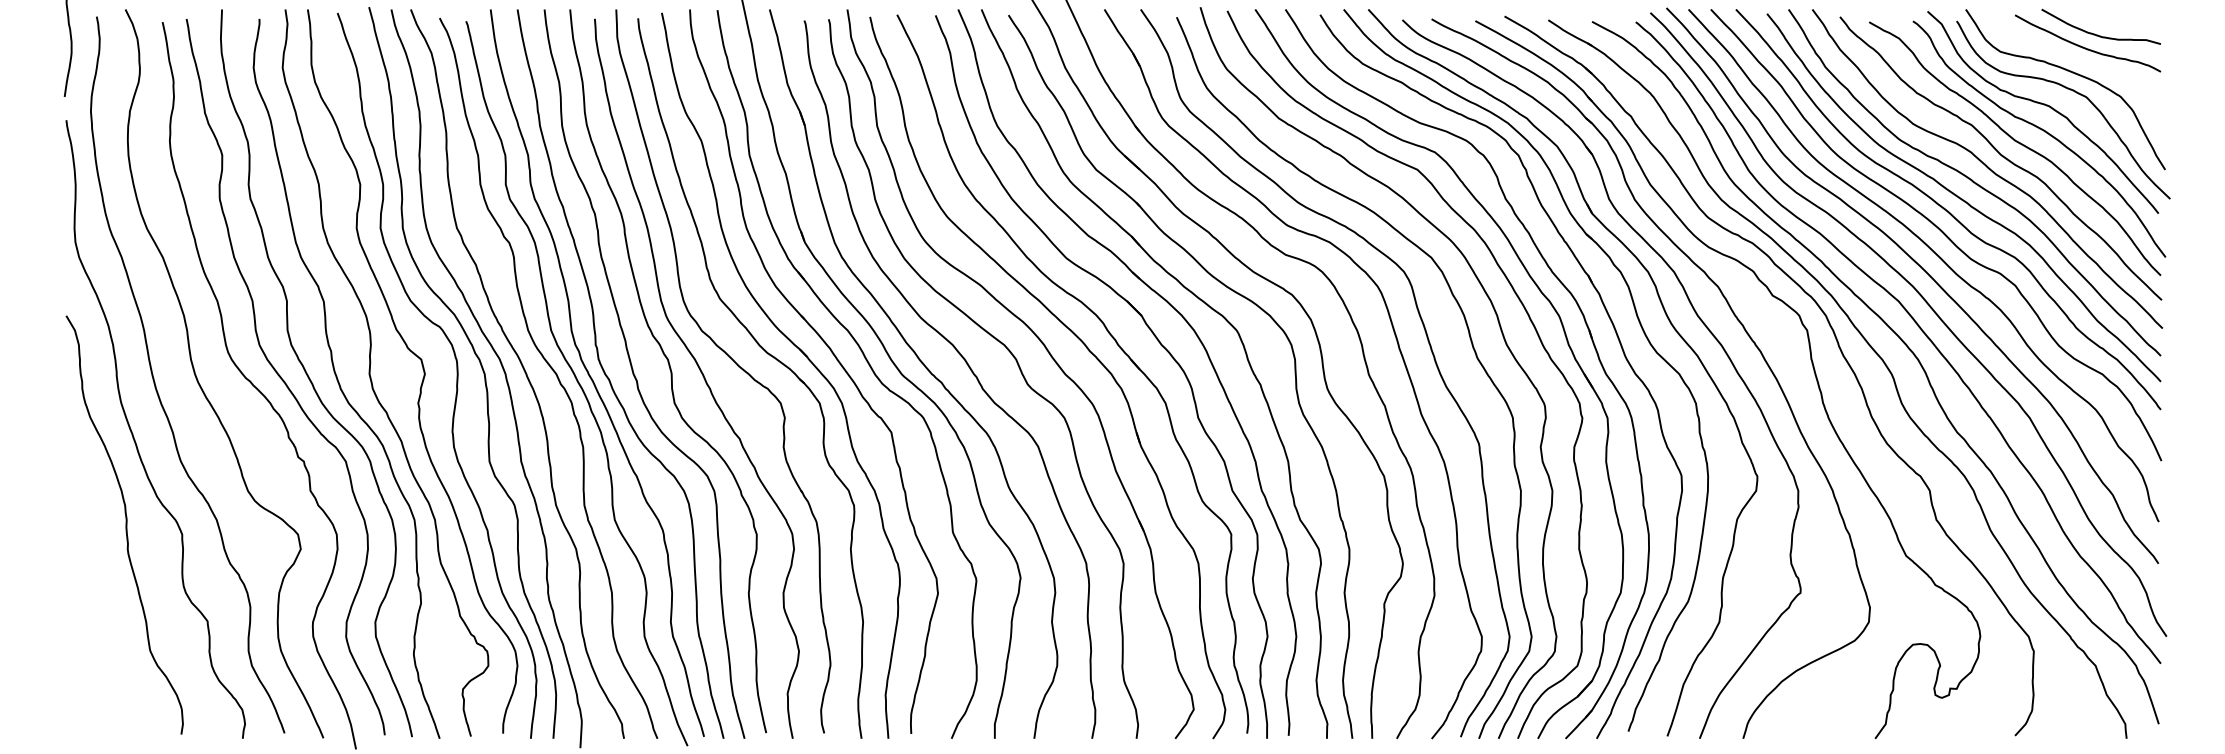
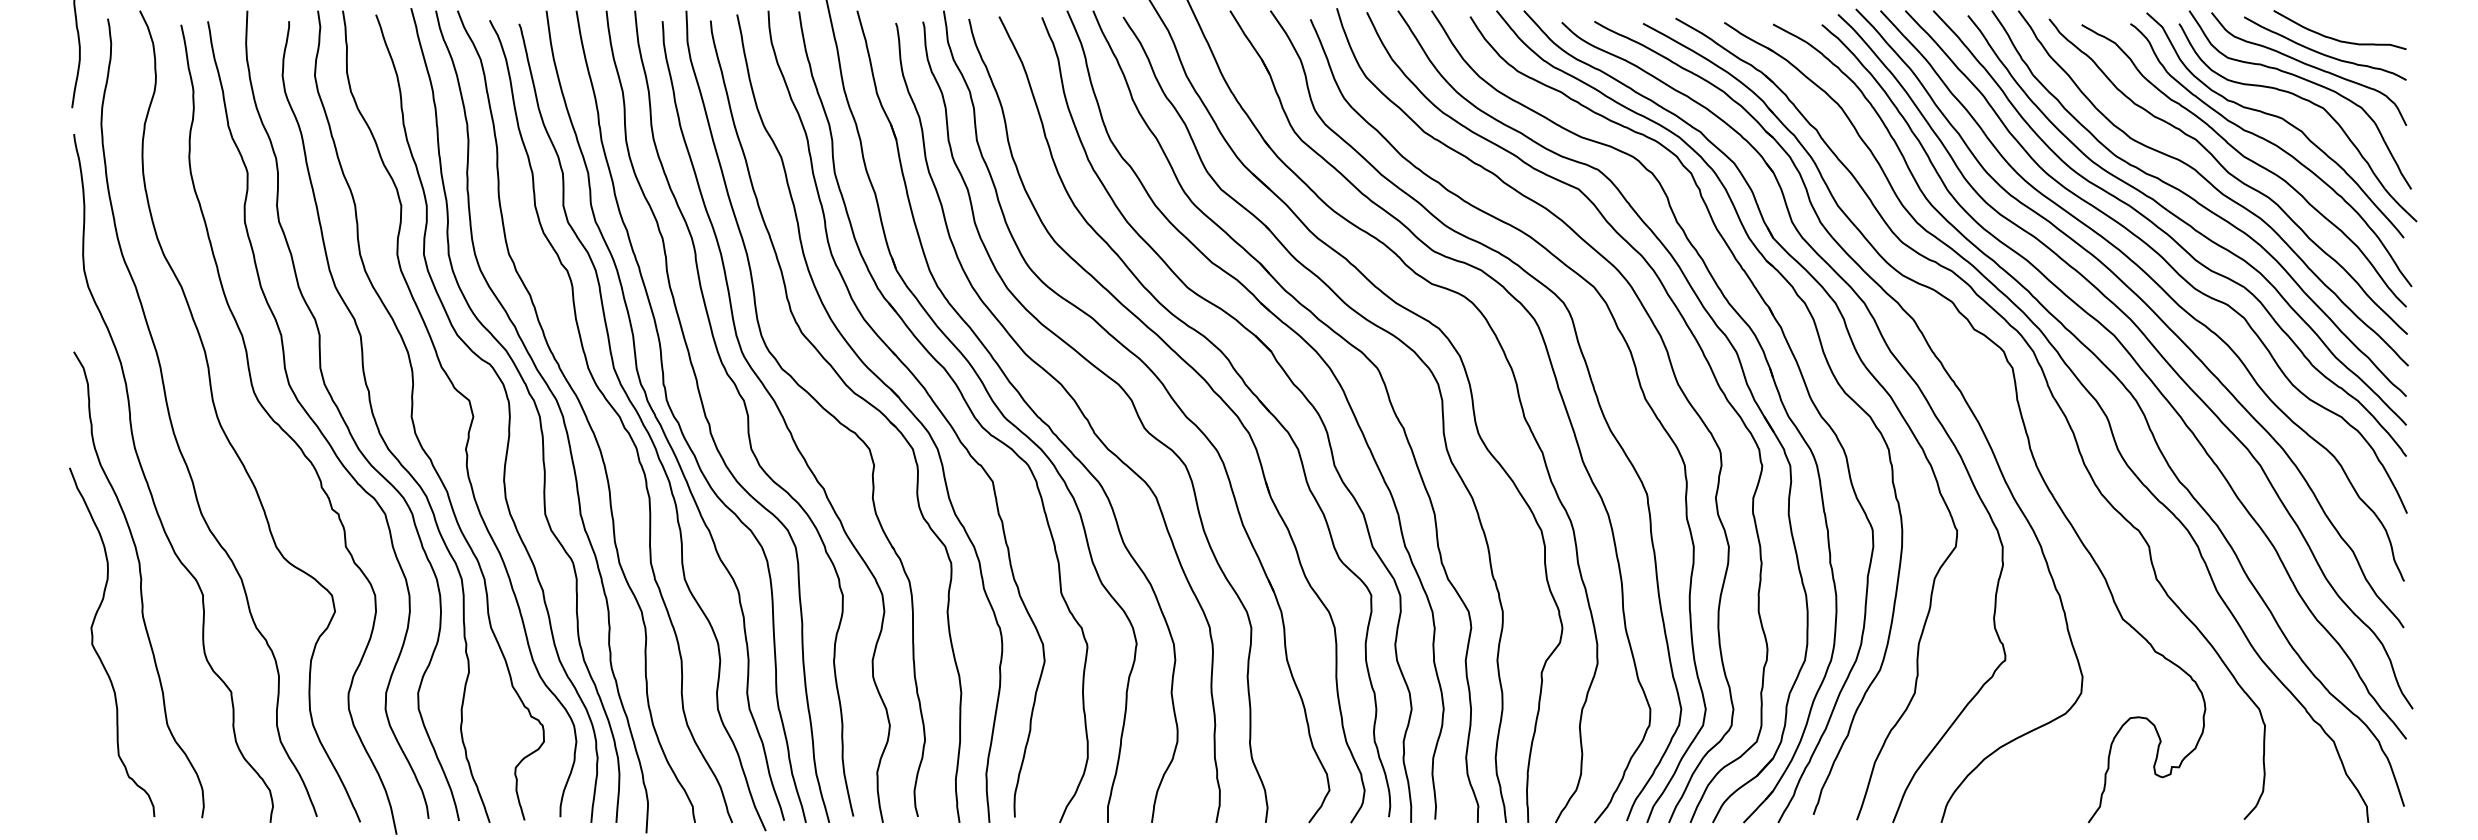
curve: (2073, 59) -> (2309, 66), added
curve: (86, 583) -> (96, 649), added

